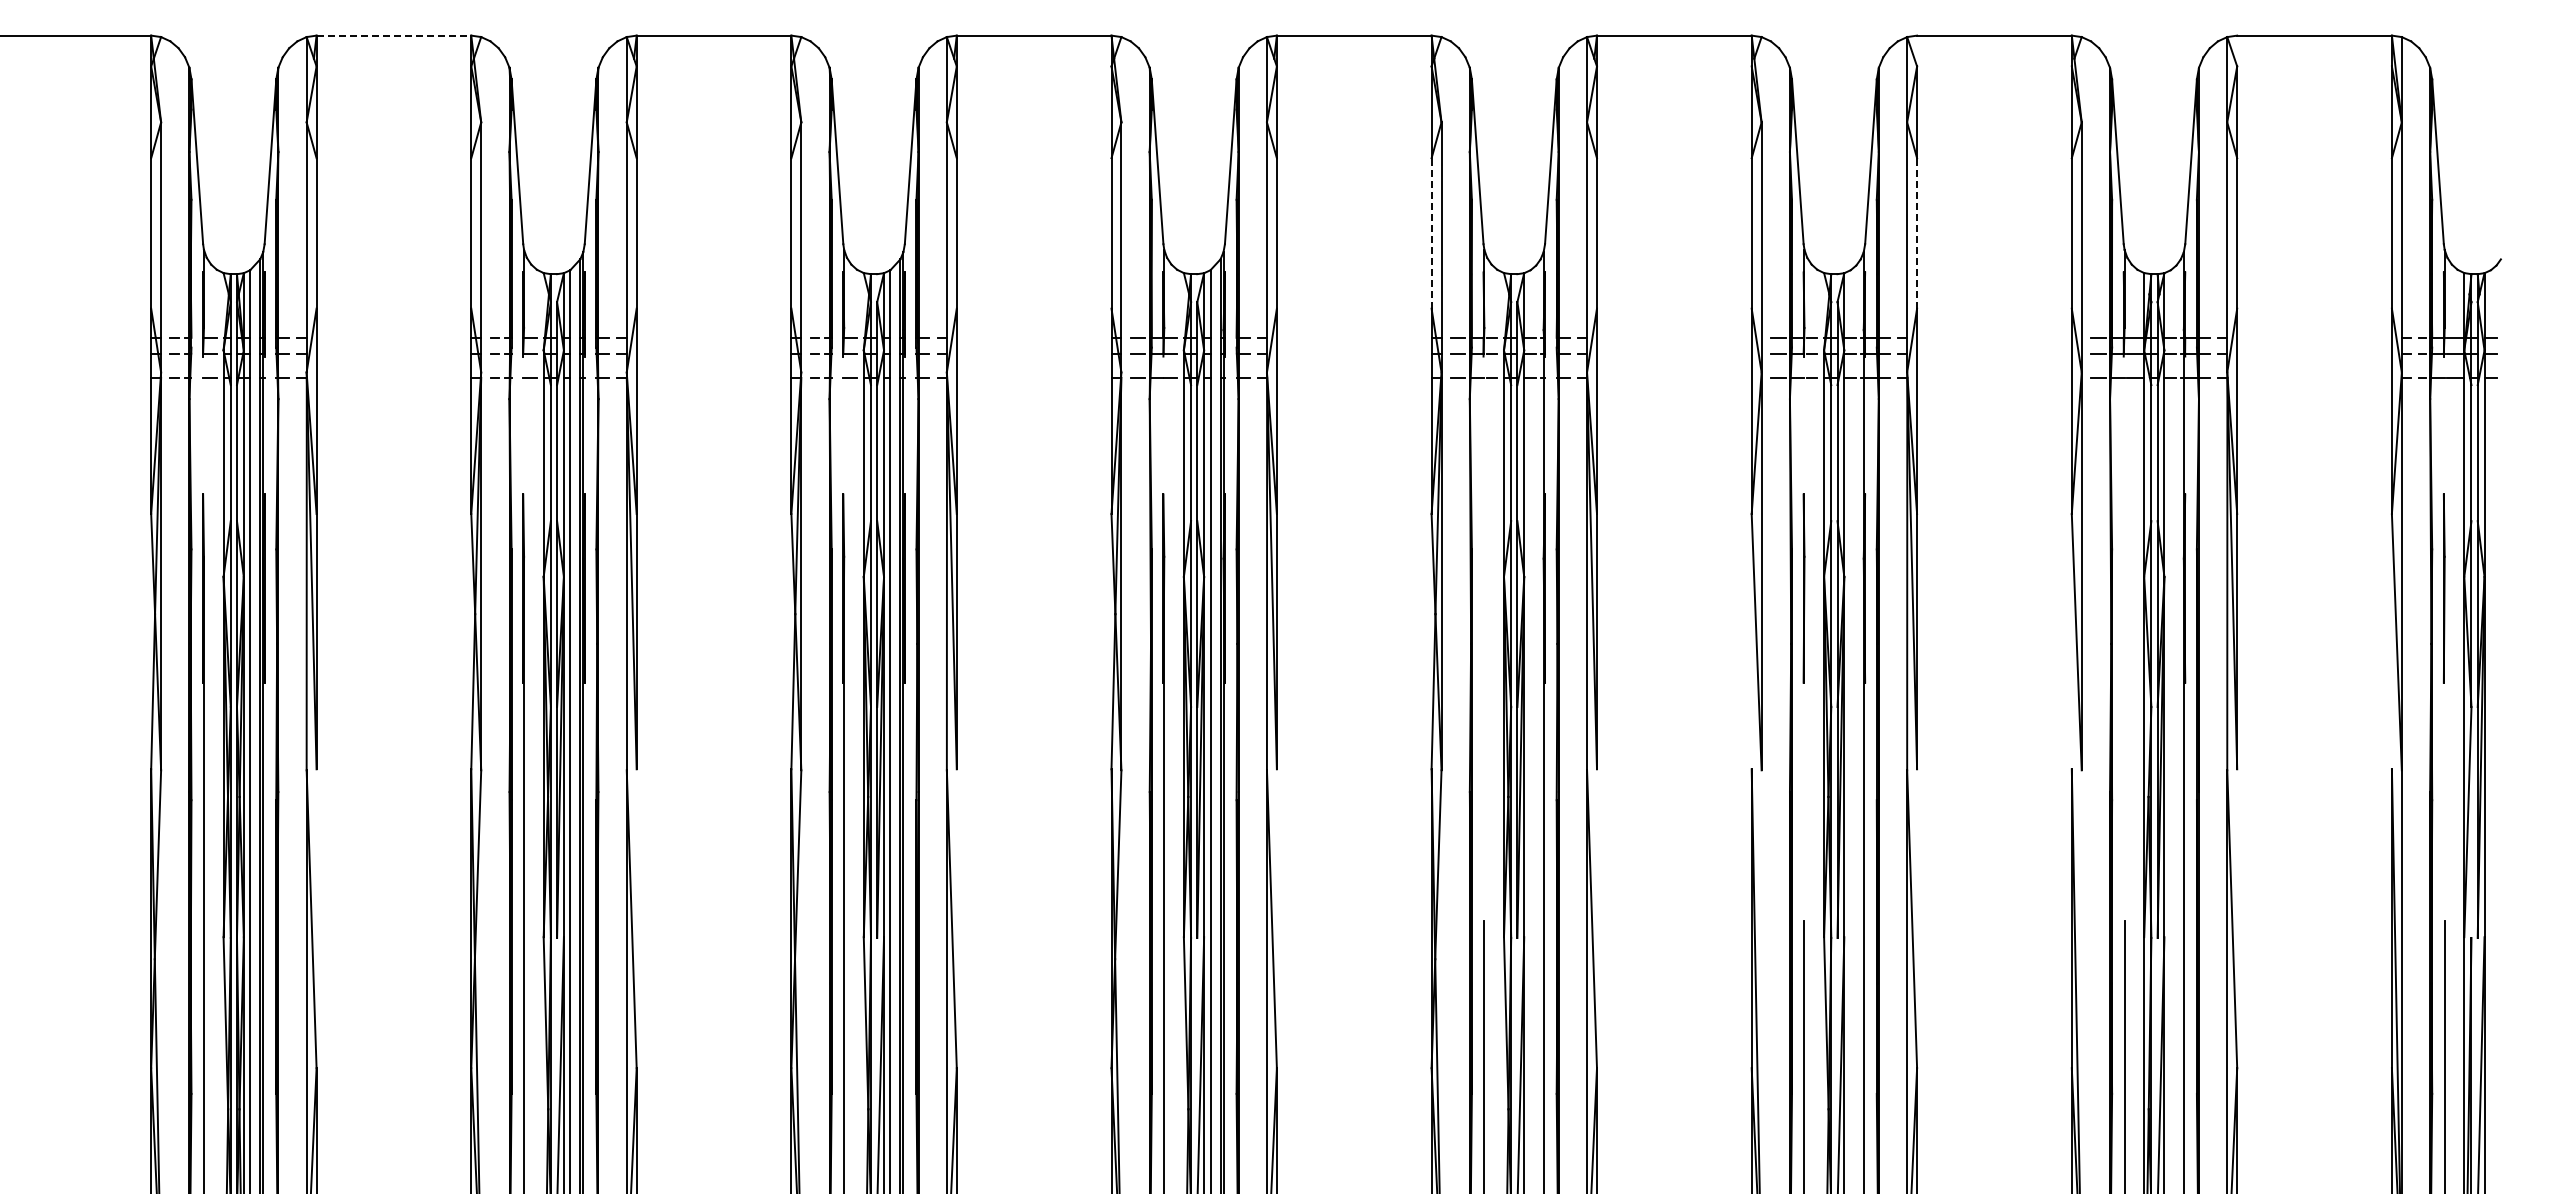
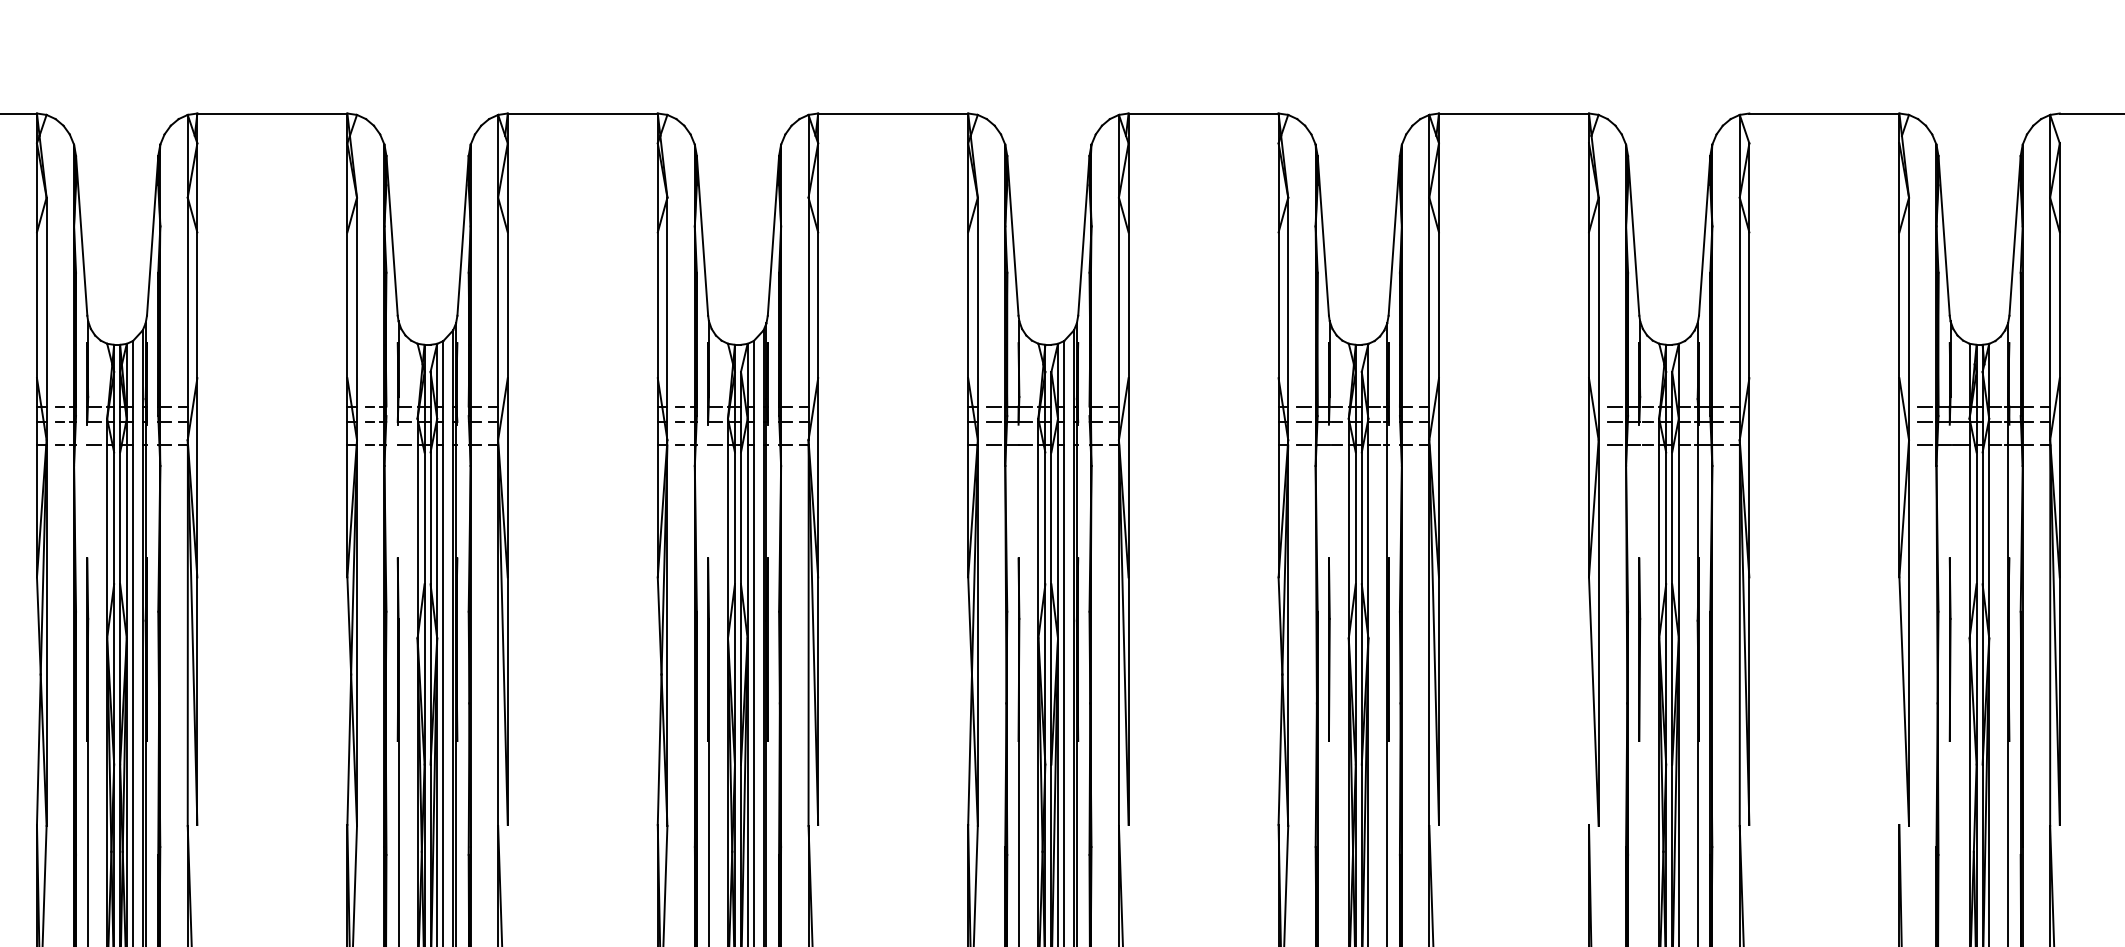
line: (394, 35) -> (272, 113), dashed -> solid
line: (1431, 232) -> (1278, 304), dashed -> solid
line: (1917, 232) -> (1749, 304), dashed -> solid
line: (1483, 588) -> (1328, 649), added
line: (2123, 588) -> (1949, 649), added

